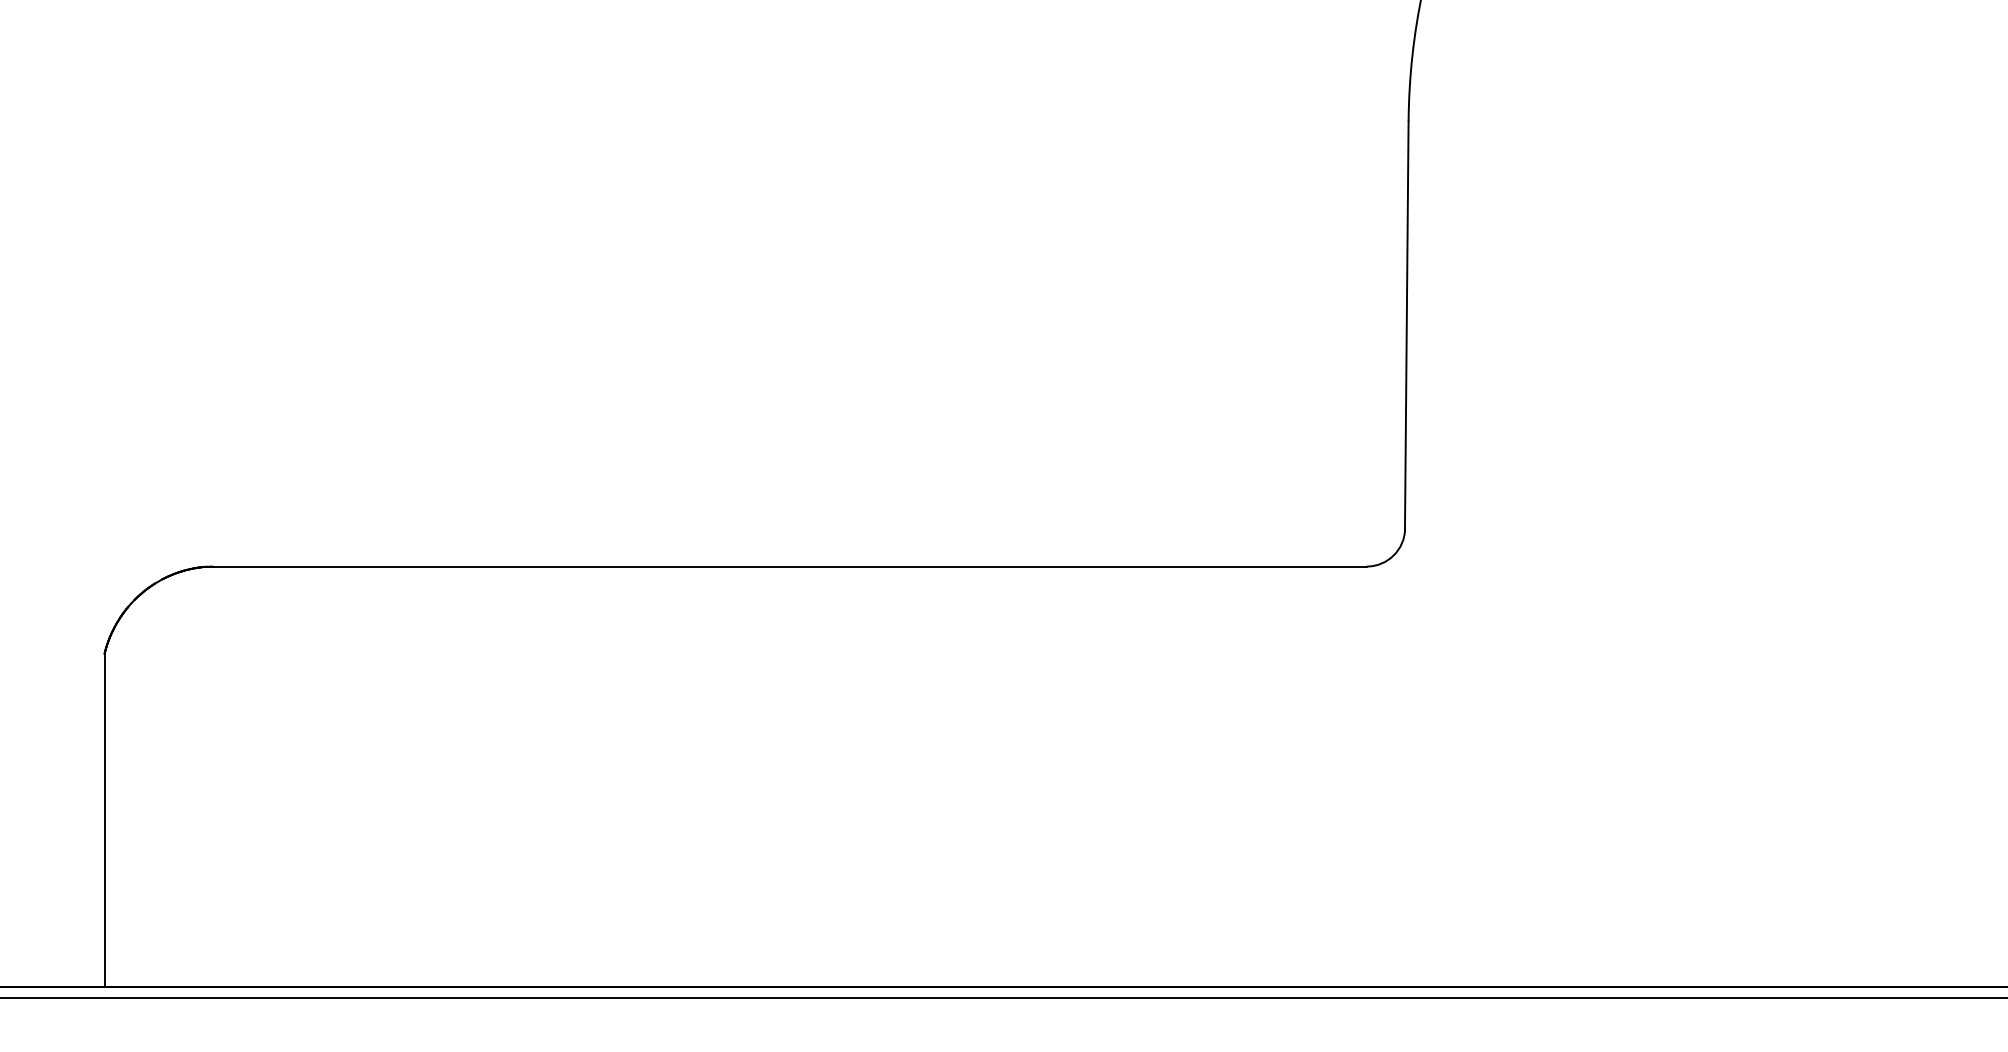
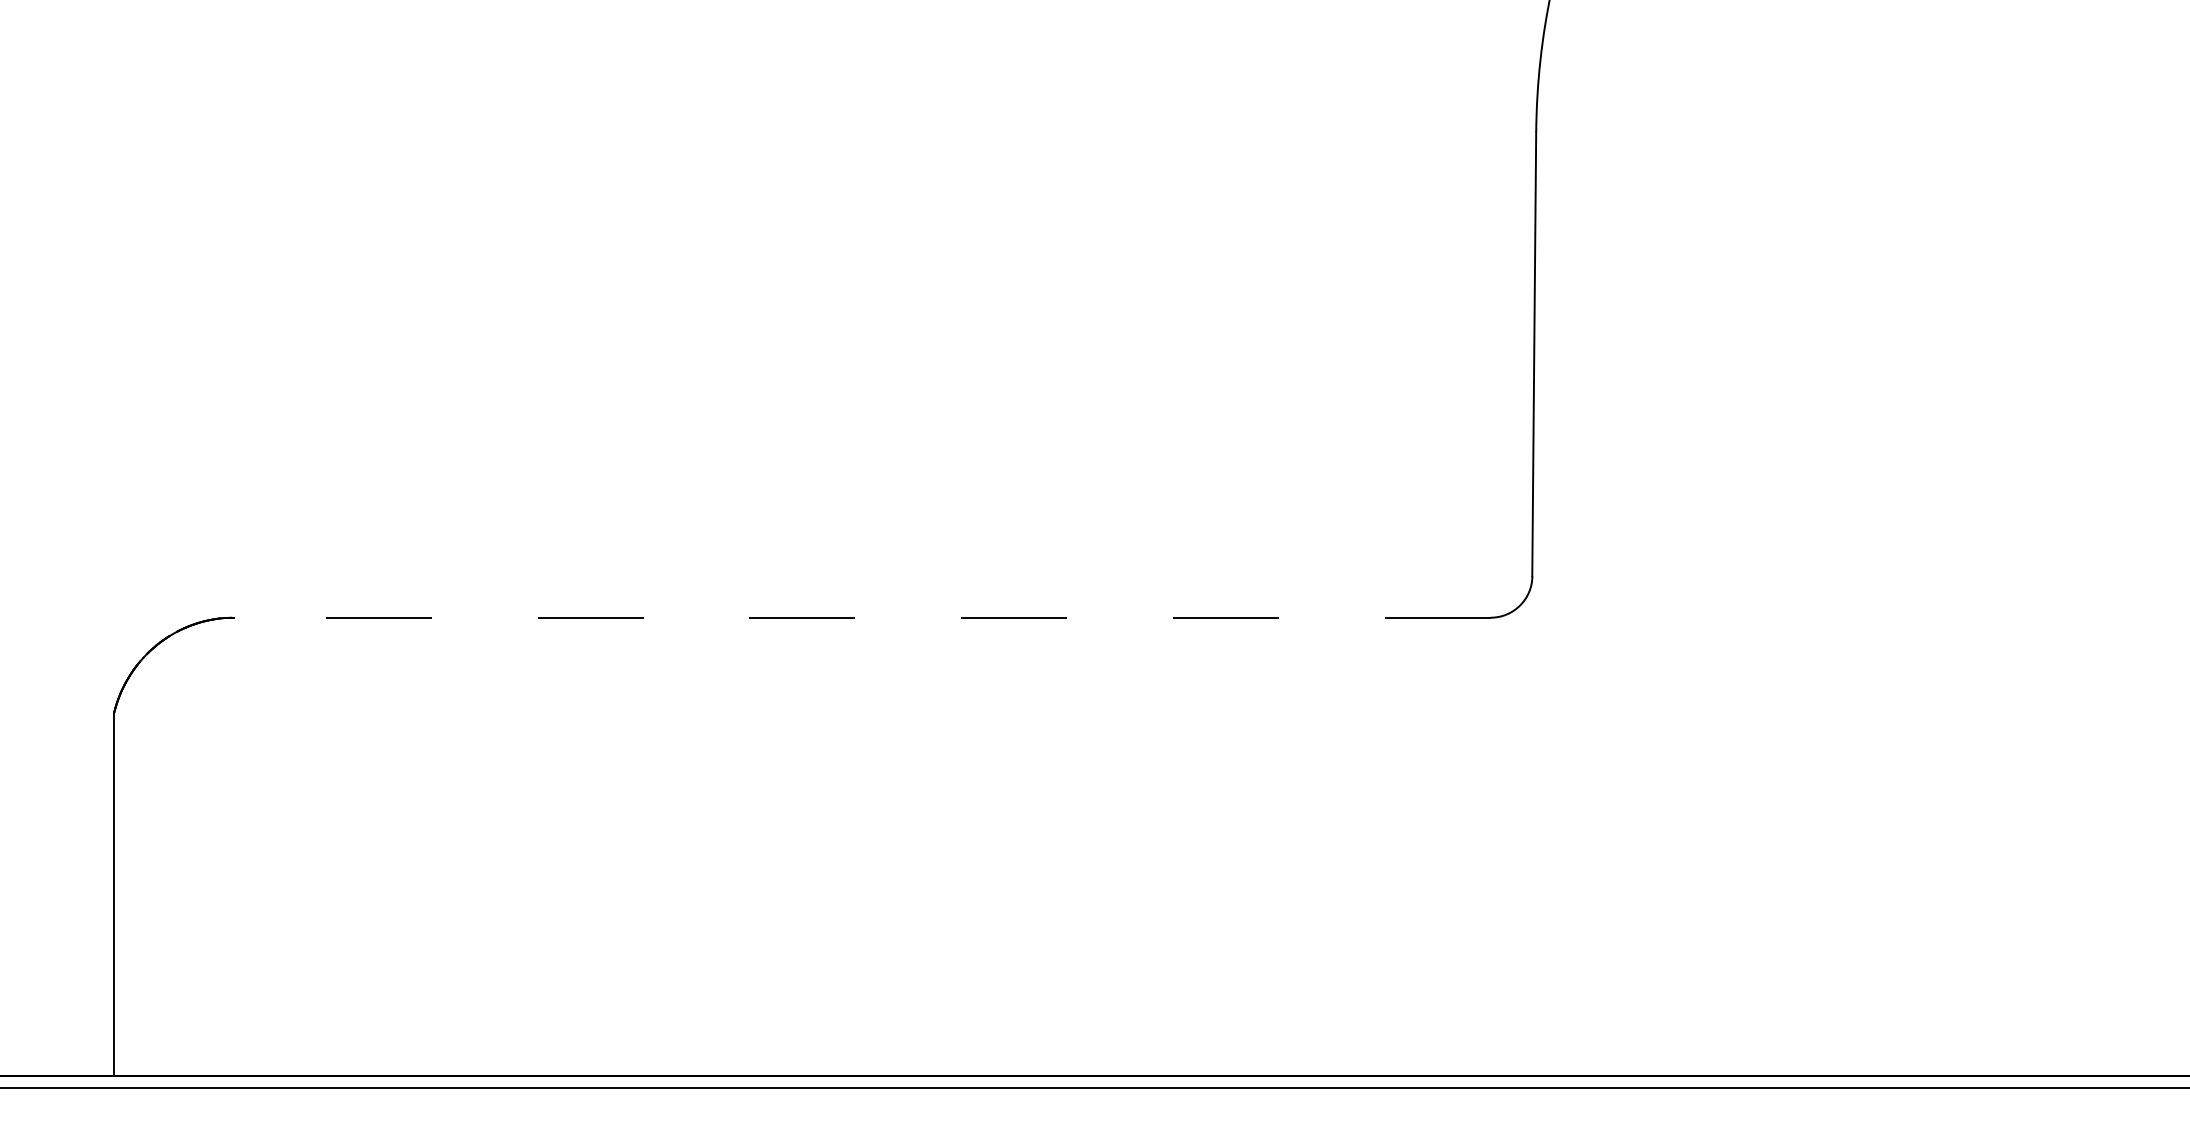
line: (789, 566) -> (861, 617), solid -> dashed

